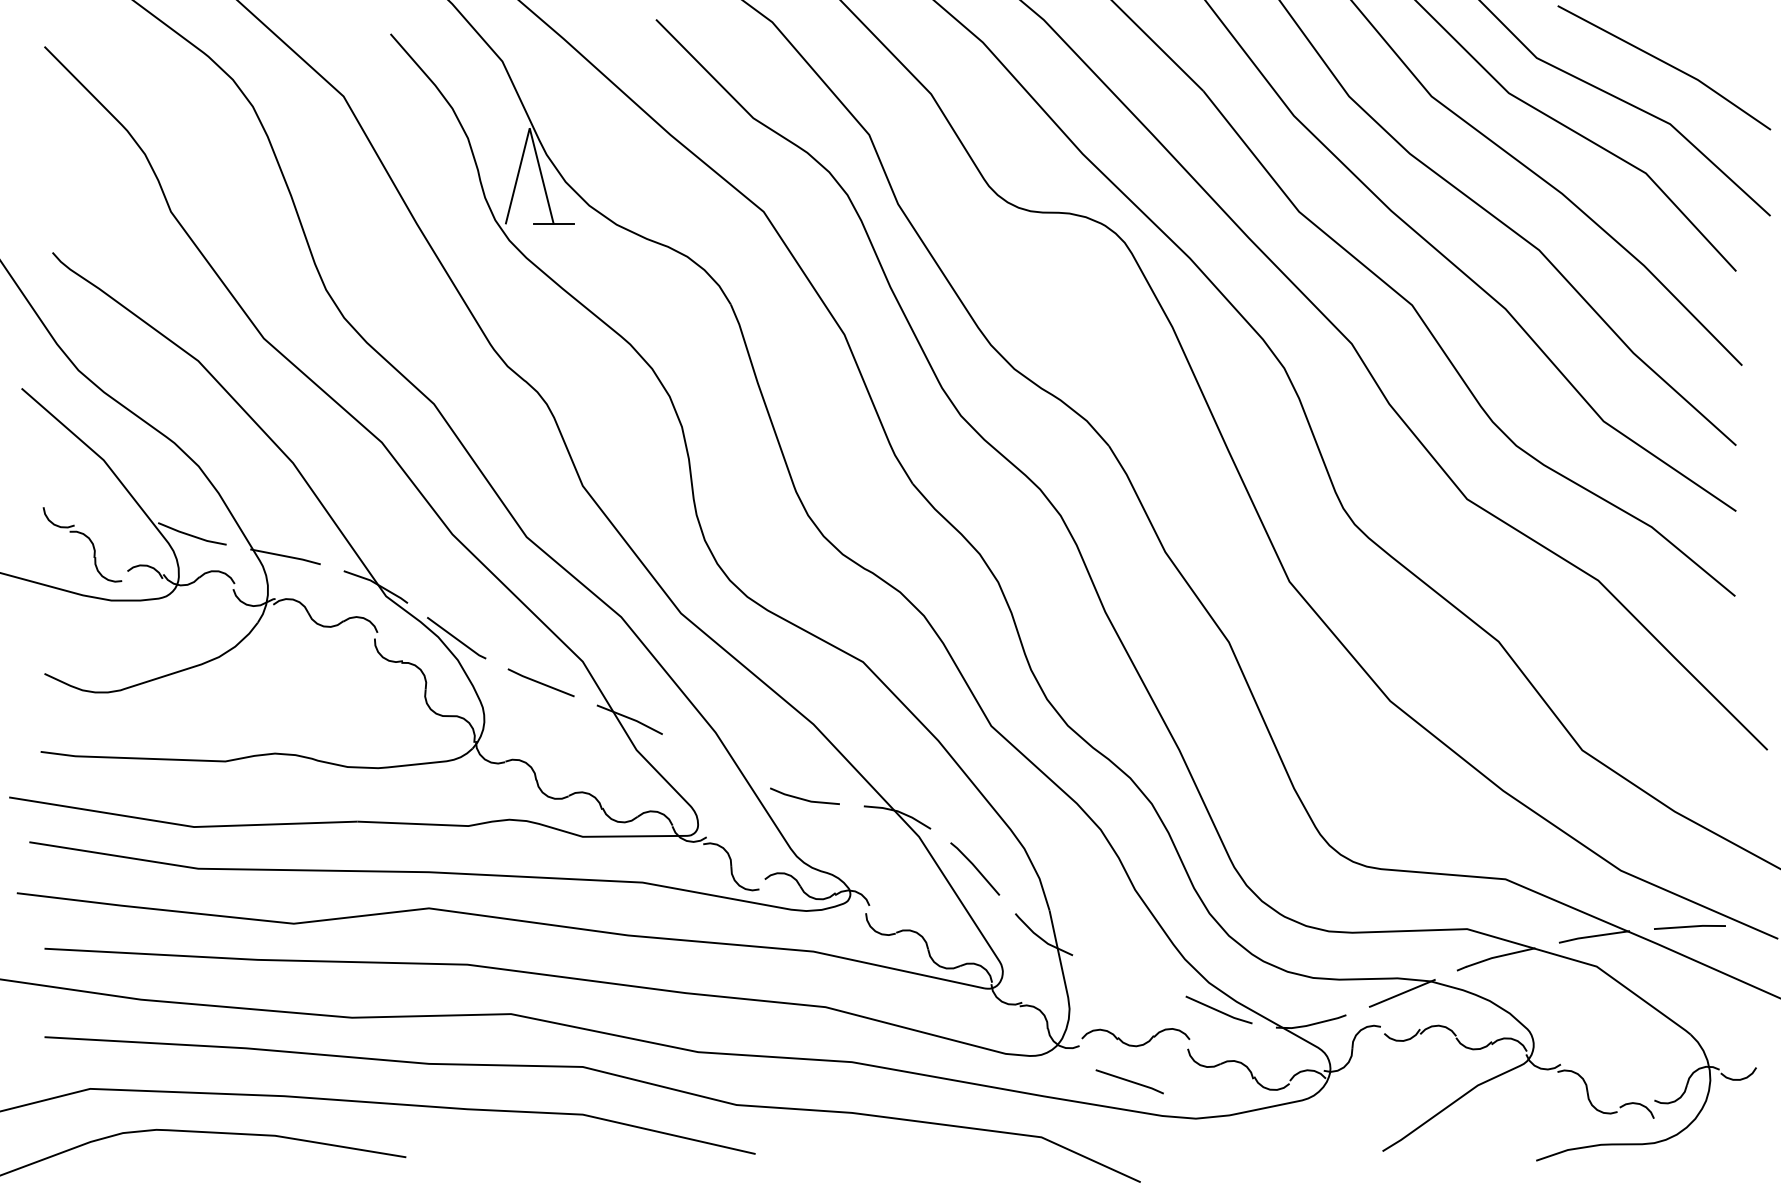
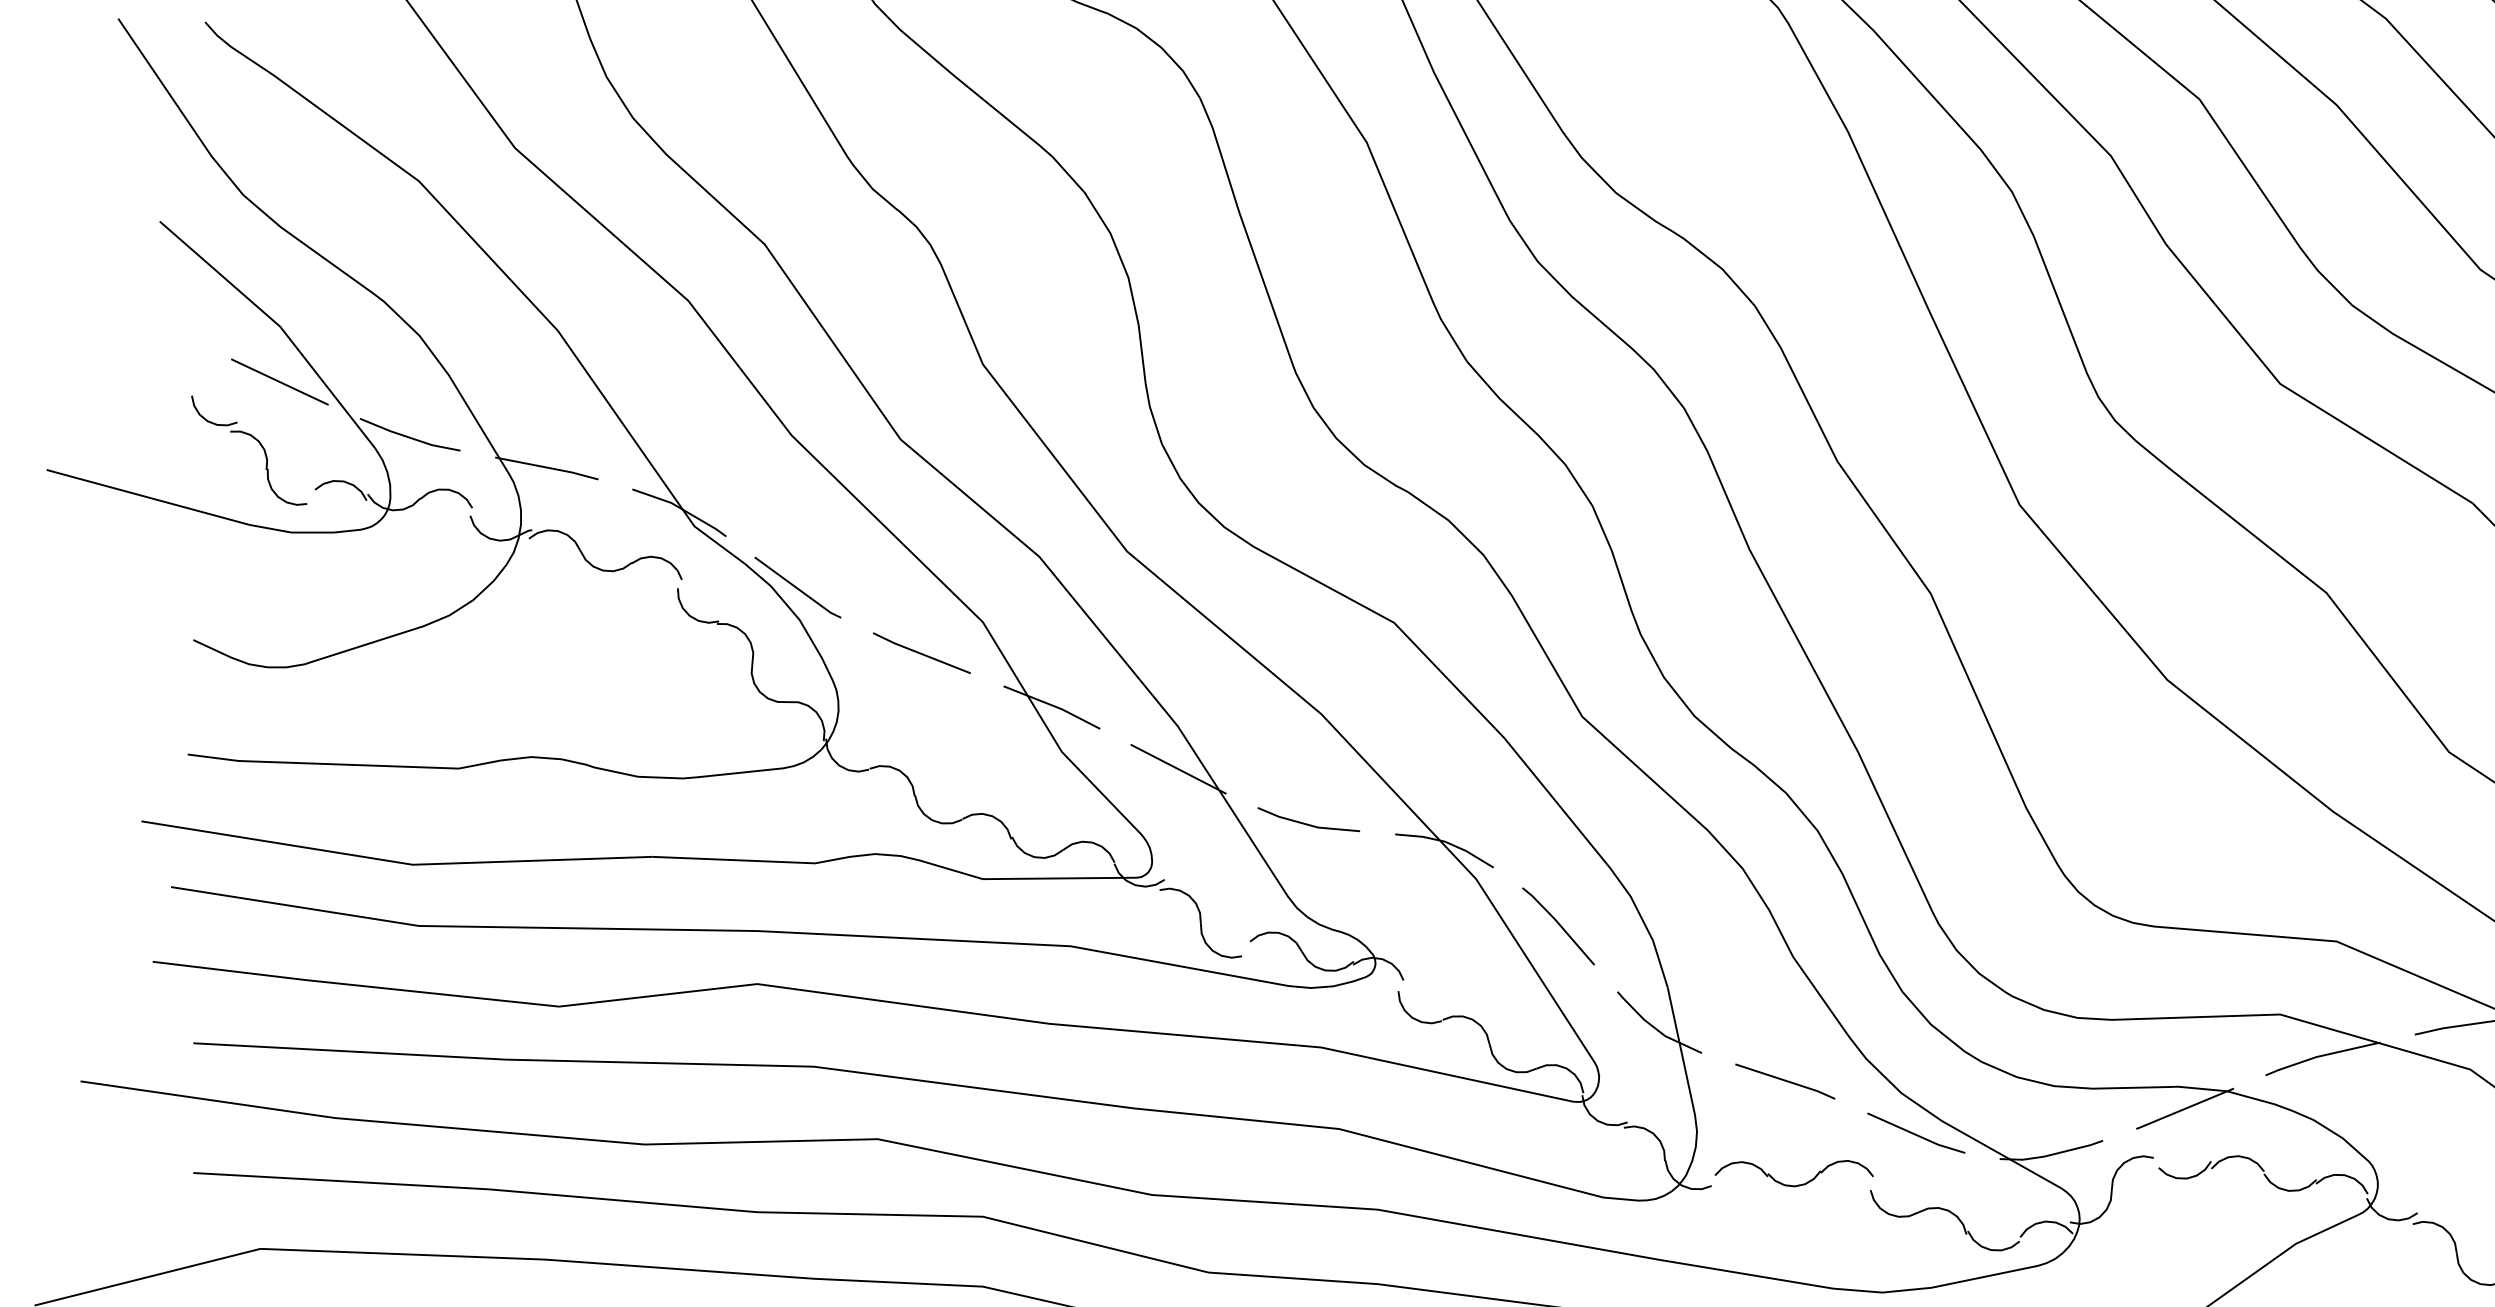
line: (103, 497) -> (279, 381), added
line: (716, 761) -> (1179, 768), added
line: (1129, 1081) -> (1784, 1081), moved

